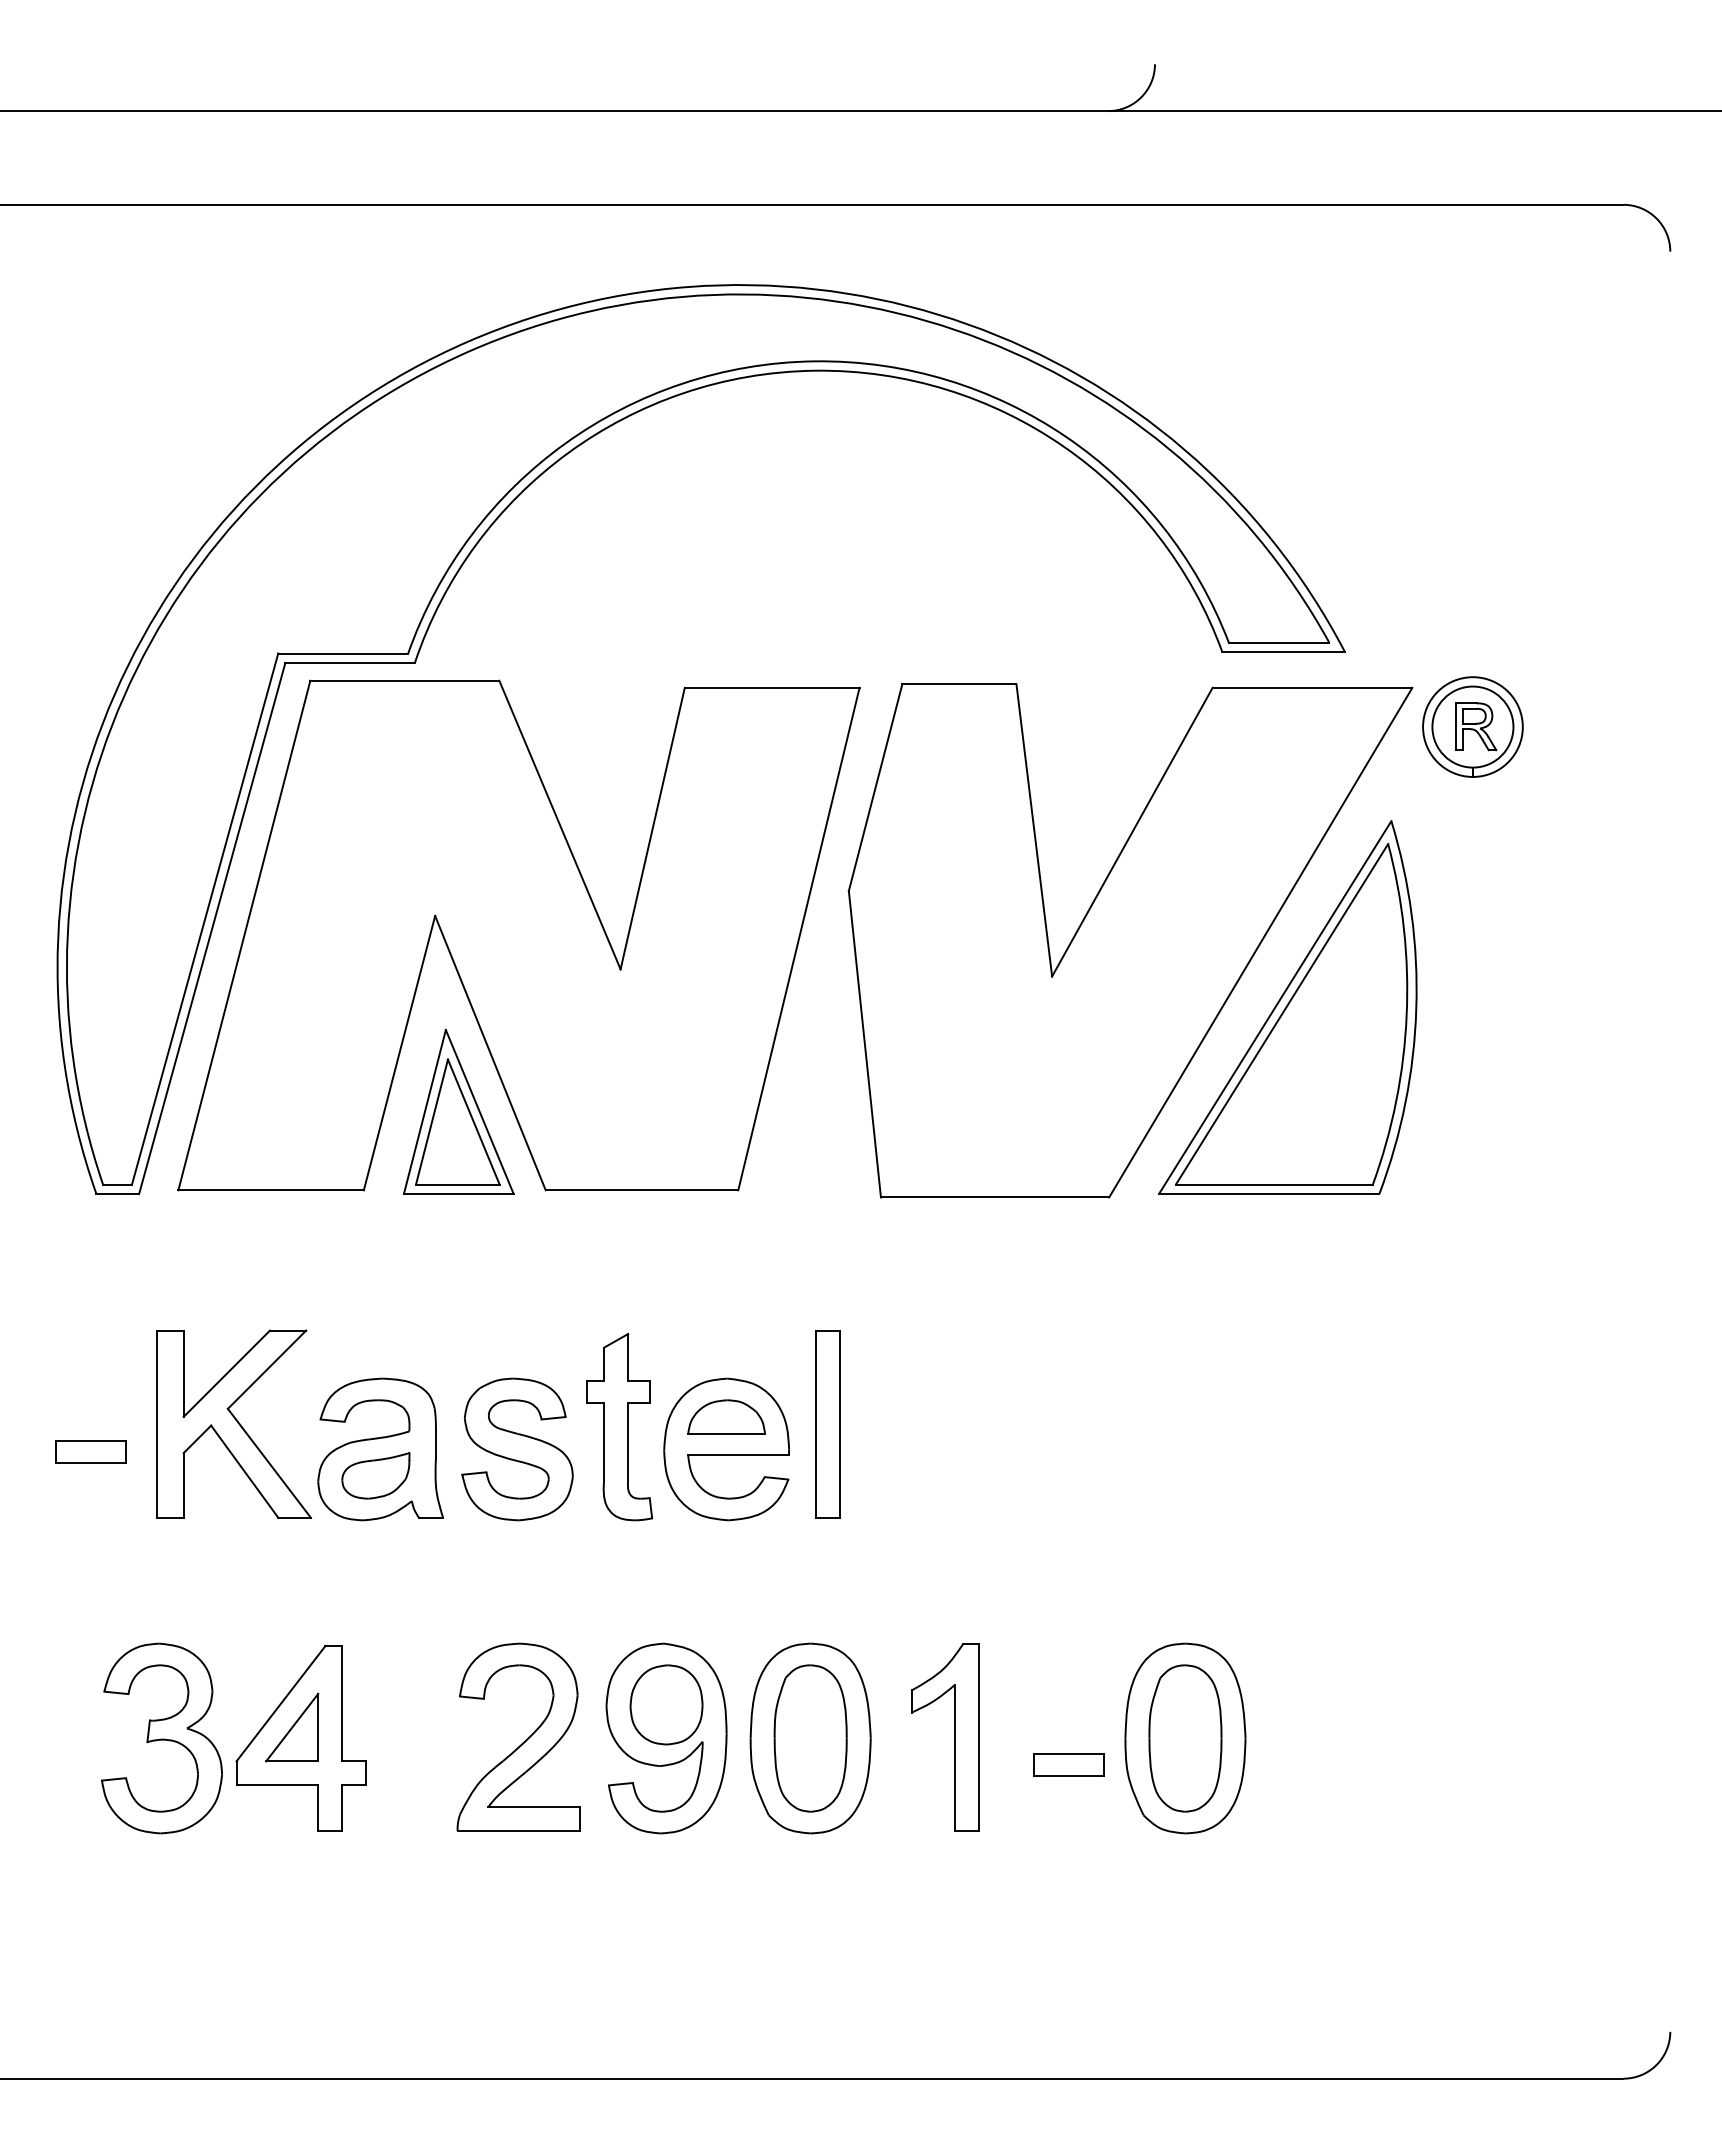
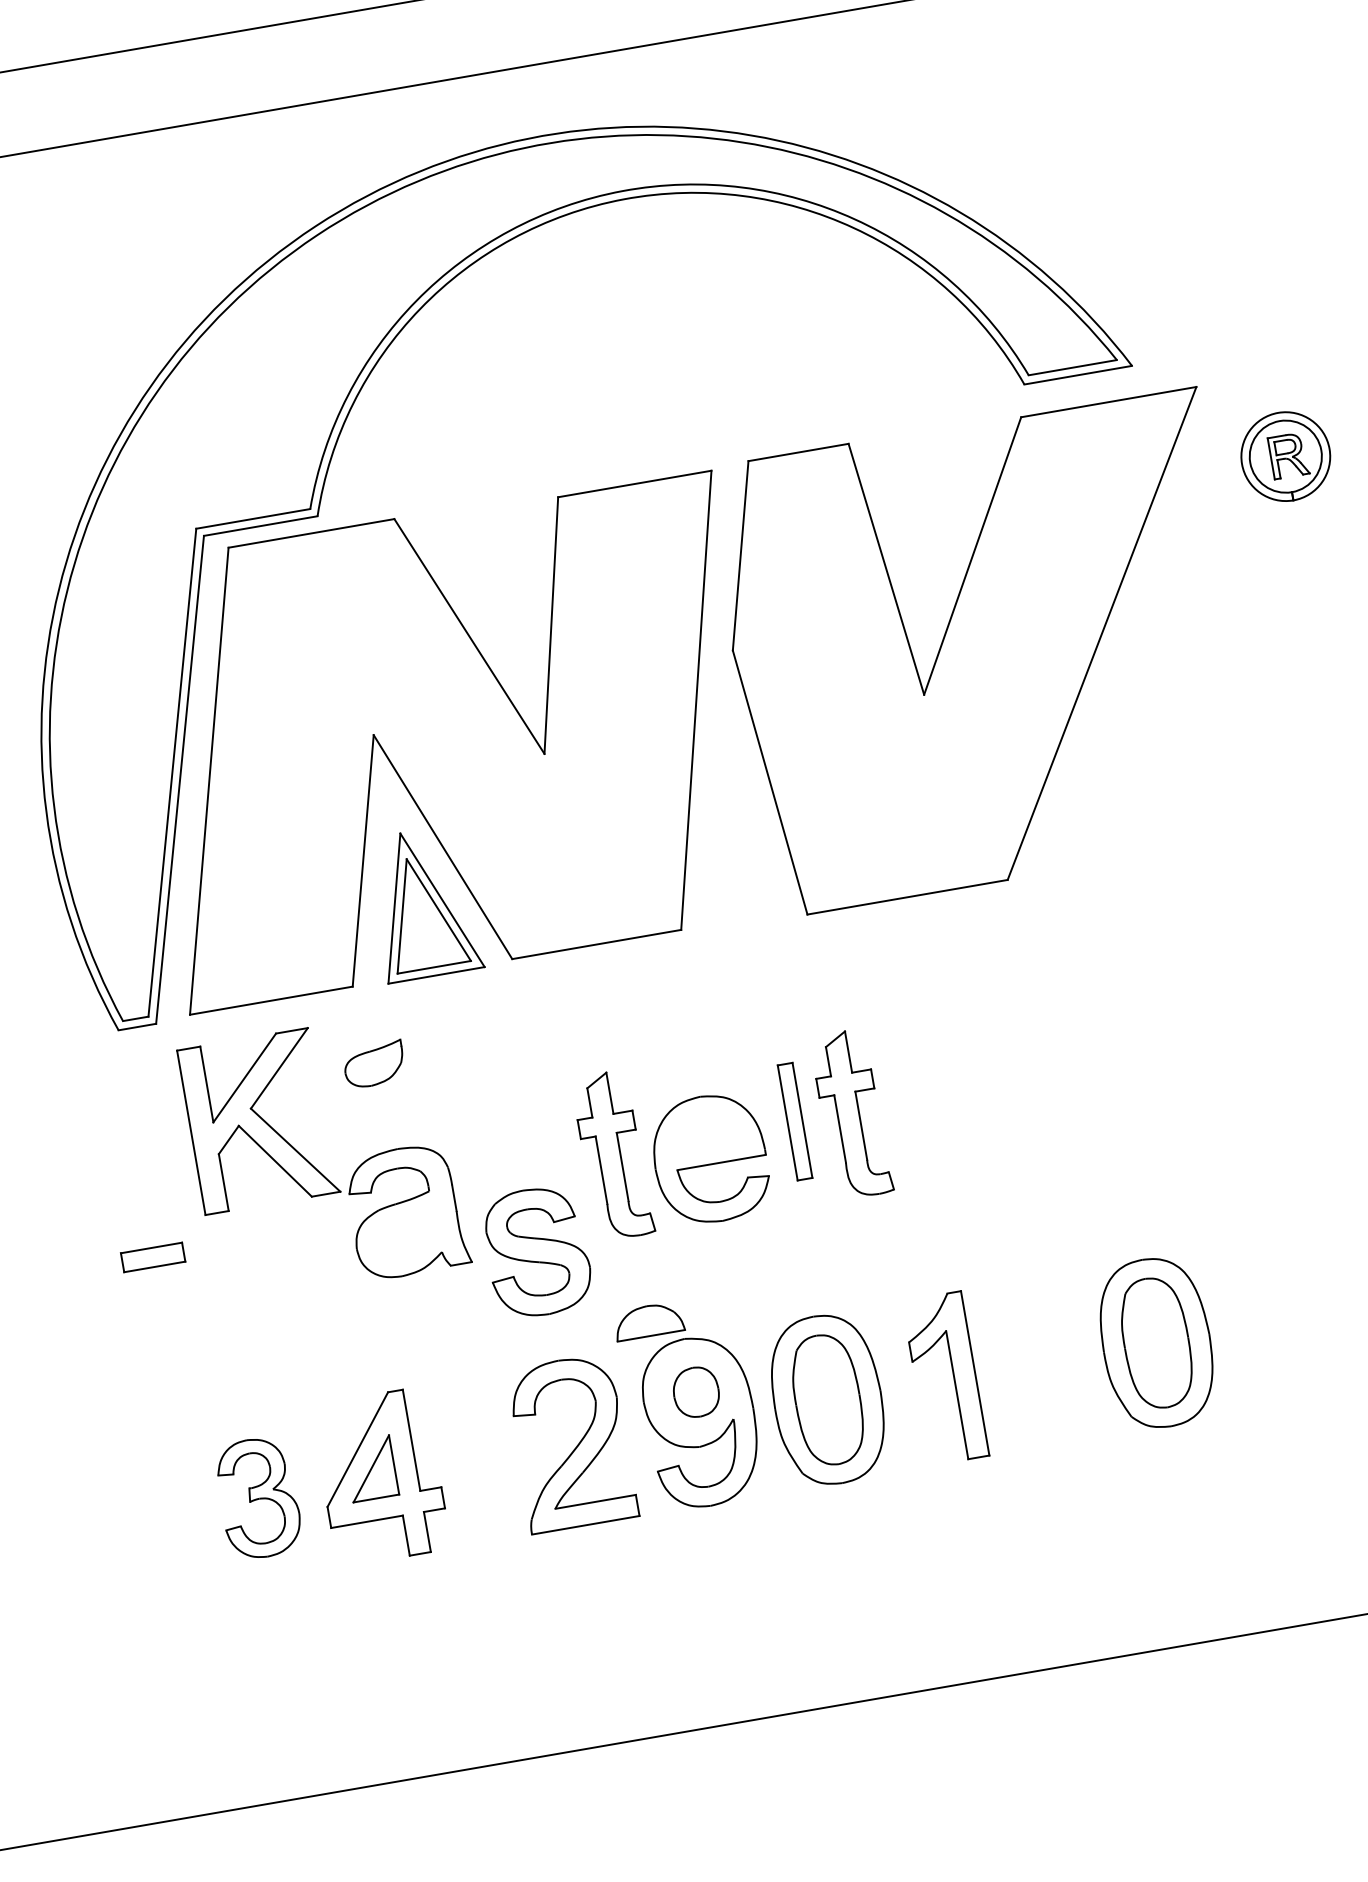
part: (1472, 726) -> (1285, 456), moved
part: (1287, 1007) -> (1135, 686), removed
part: (726, 1416) -> (648, 1320), moved
part: (233, 1423) -> (258, 1120), moved
part: (827, 1424) -> (794, 1121), size x0.7
part: (891, 1427) -> (851, 1114), added
part: (517, 1449) -> (537, 1252), moved
part: (375, 1475) -> (373, 1064), moved
part: (666, 1704) -> (696, 1391), size x0.7
part: (161, 1738) -> (258, 1498), size x0.7
part: (1068, 1764) -> (1057, 1383), removed

